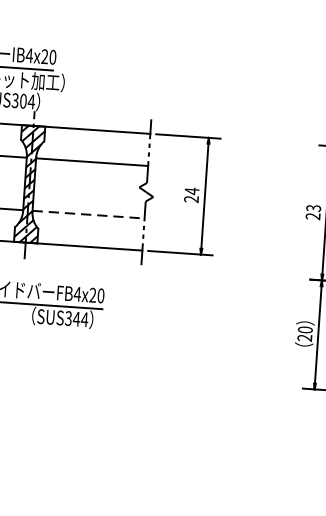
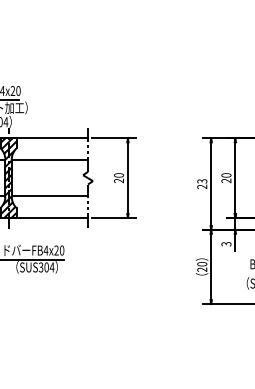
text: (191, 191) -> (118, 175), 24 -> 20
line: (89, 215) -> (50, 196), dashed -> solid
text: (76, 319) -> (46, 267), SUS344 -> SUS304

